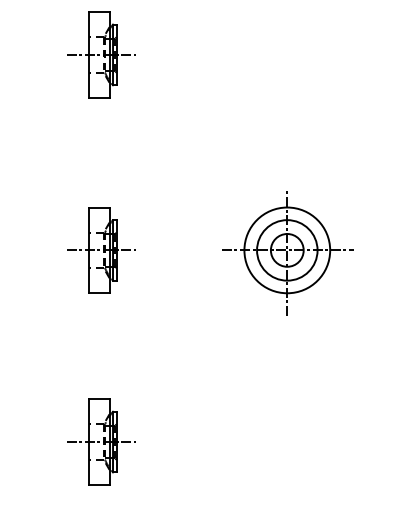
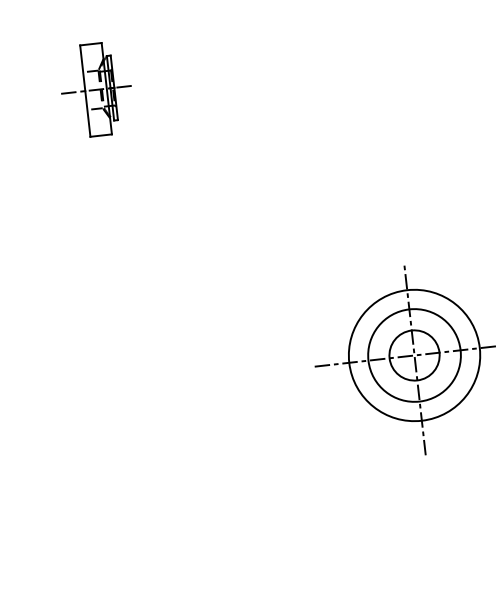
part: (101, 54) -> (98, 88), size x0.7
part: (101, 250) -> (131, 387), removed

